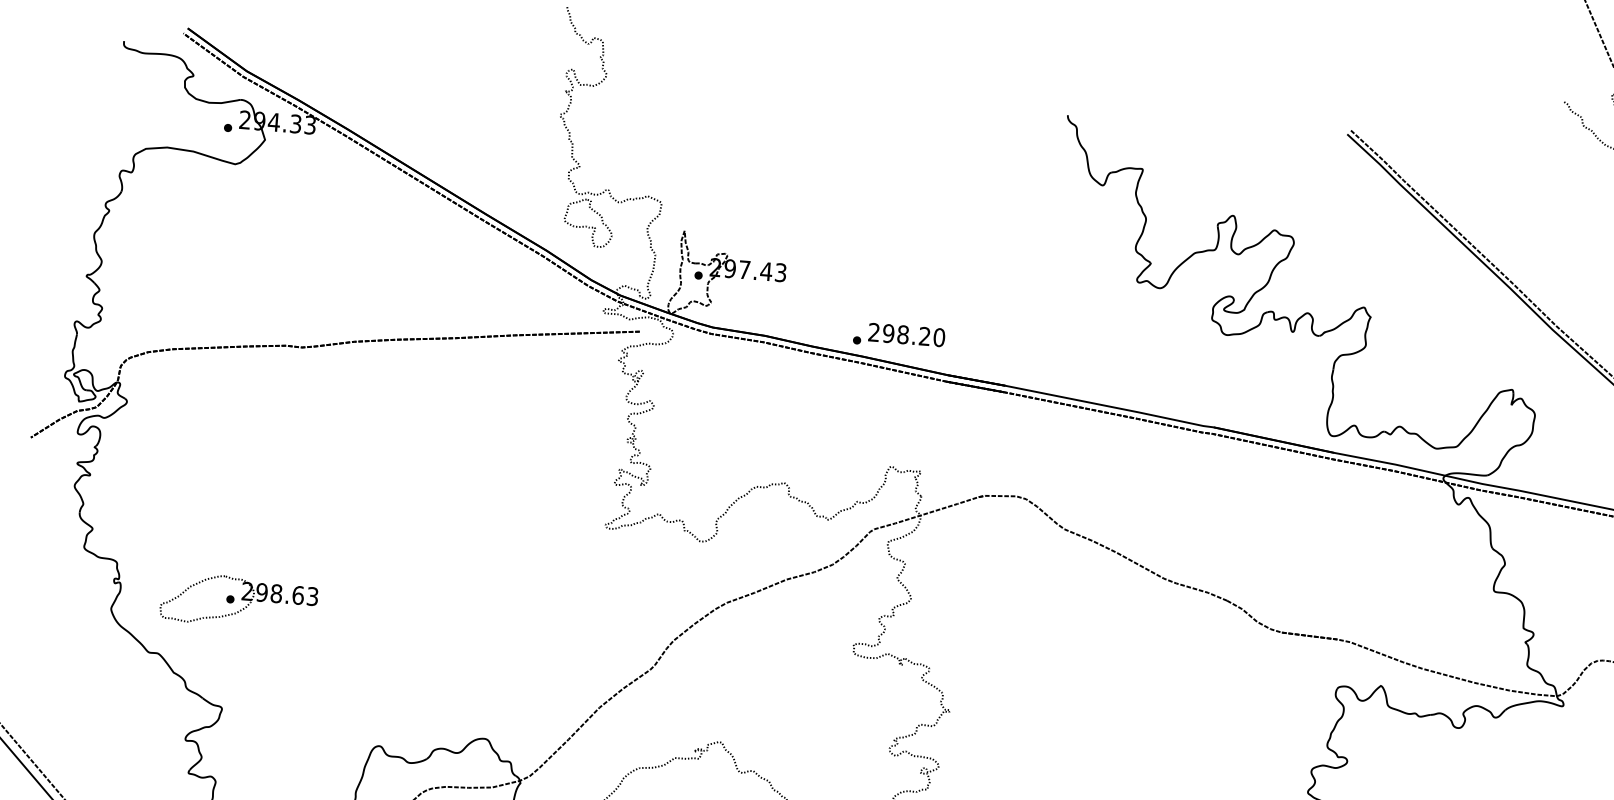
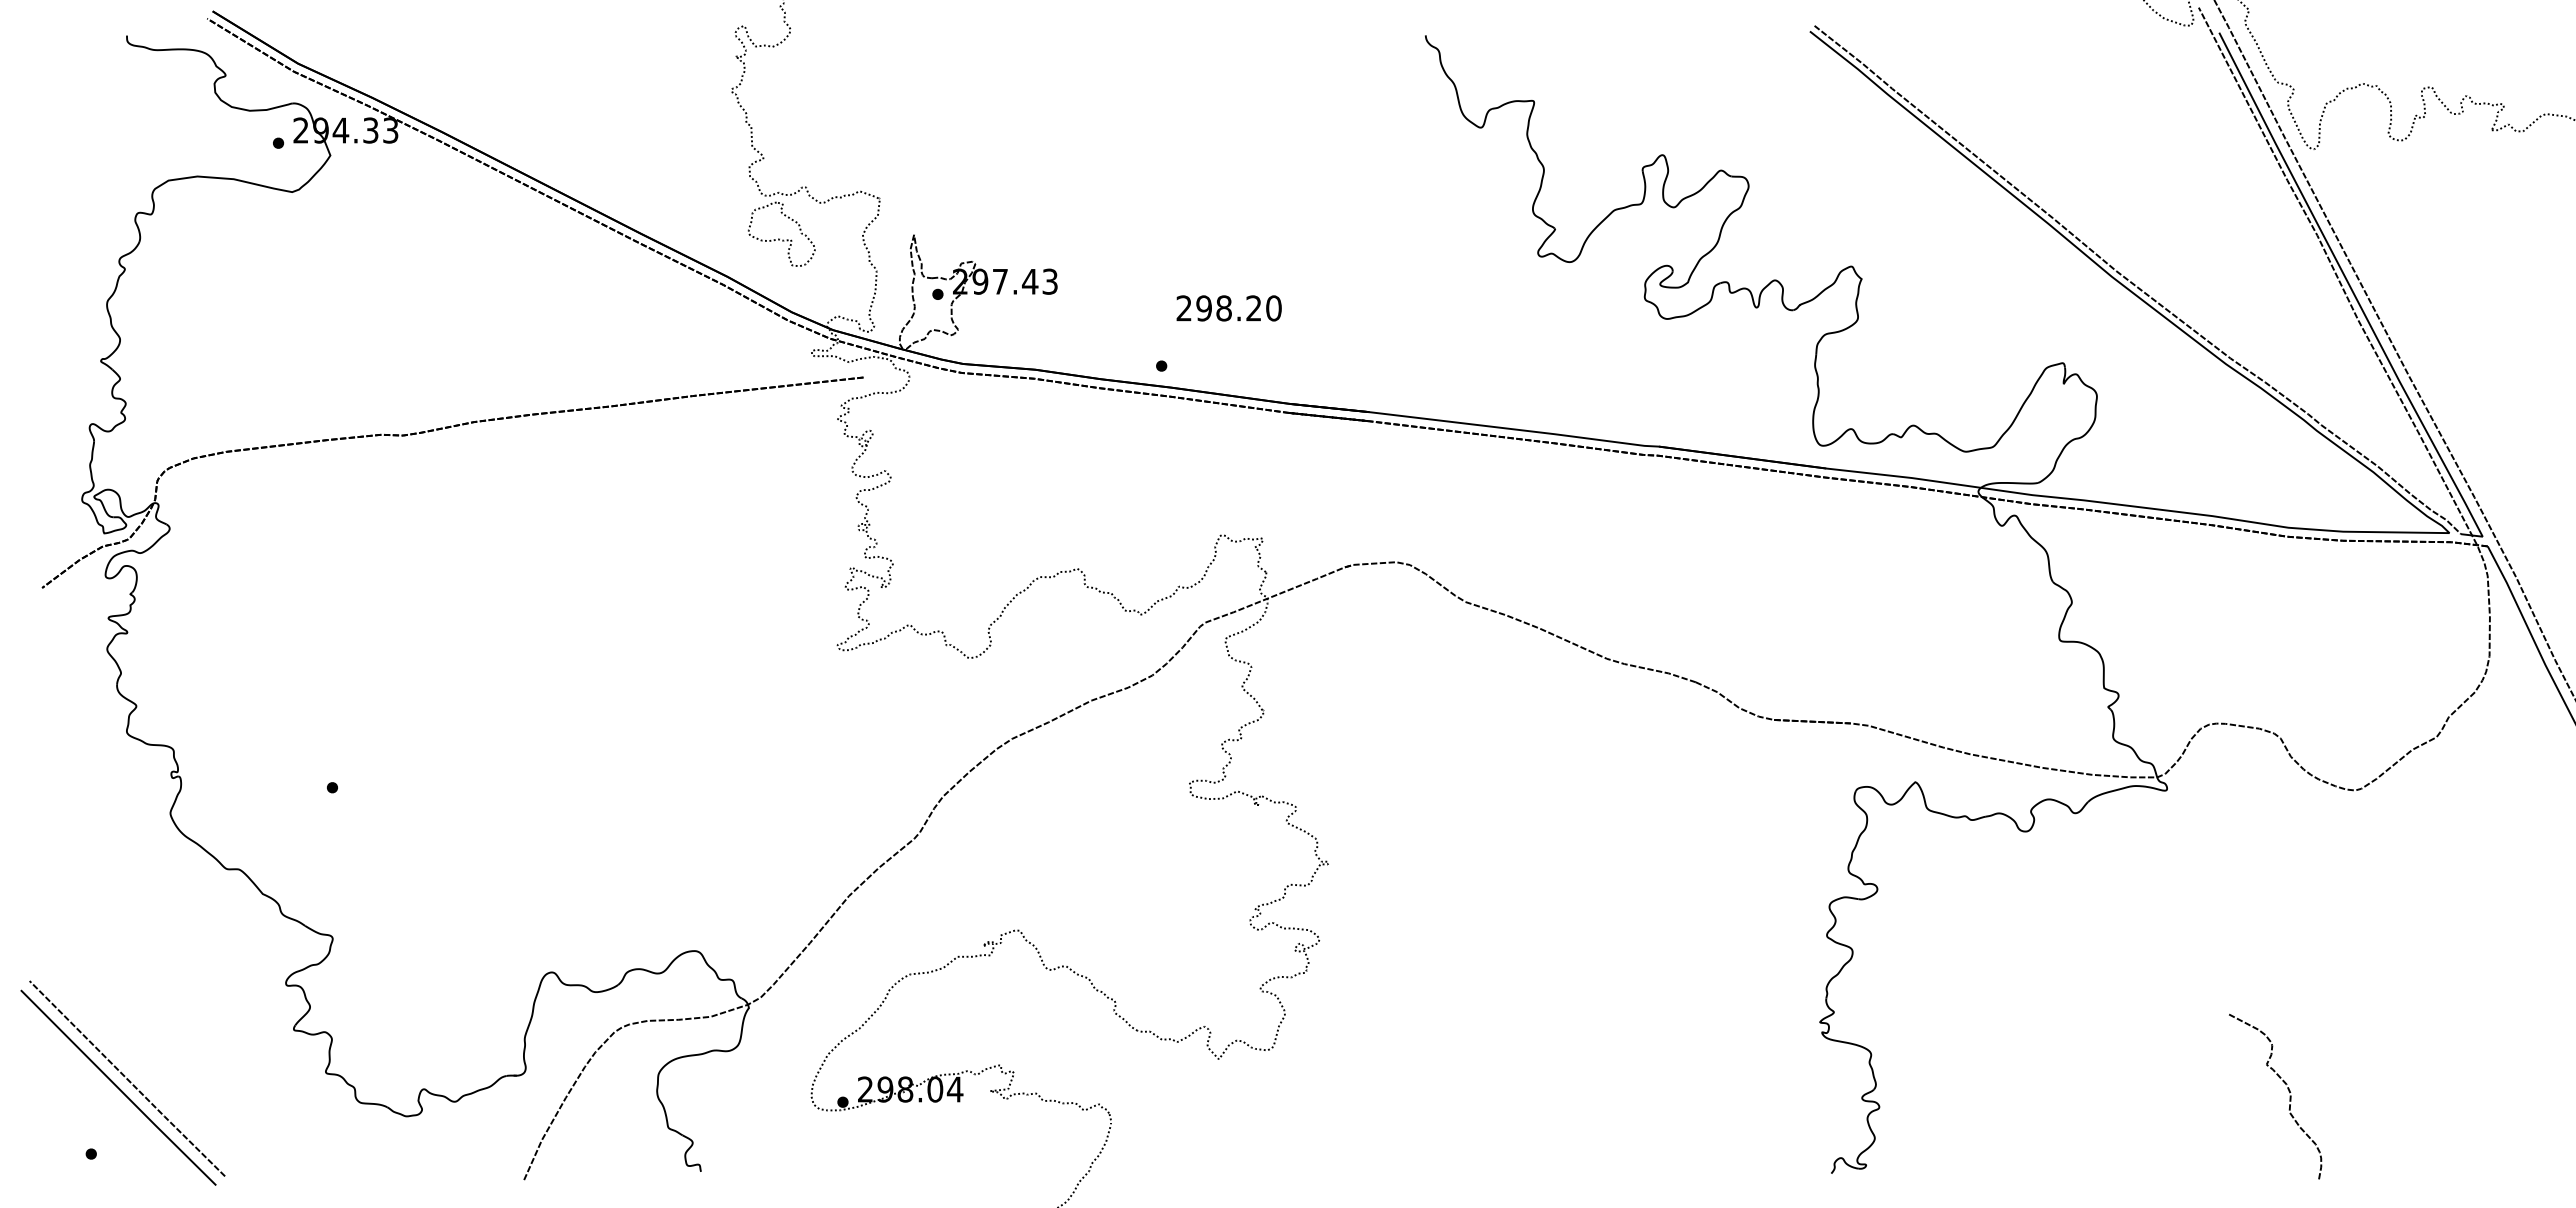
text: (906, 335) -> (1228, 308), moved
part: (239, 601) -> (344, 789), removed

